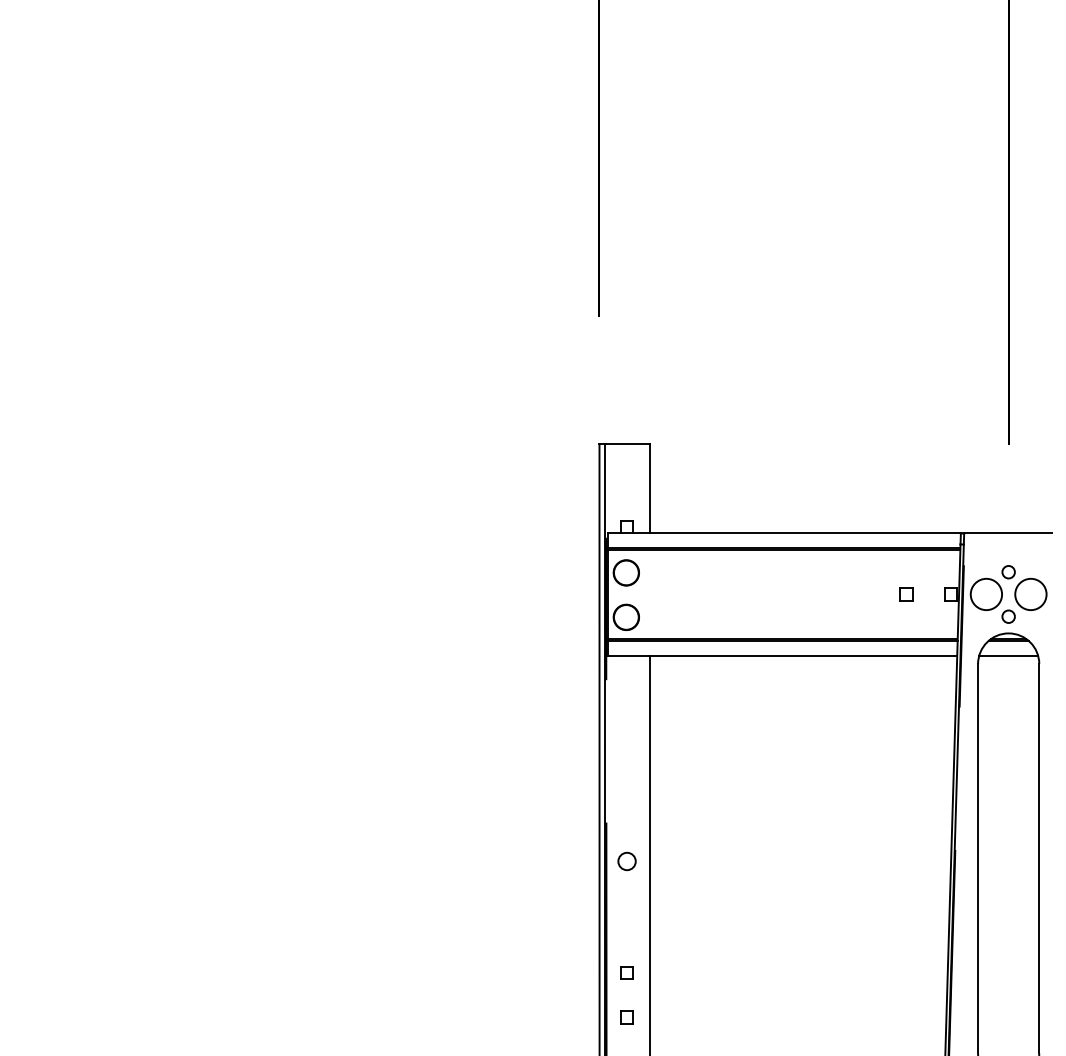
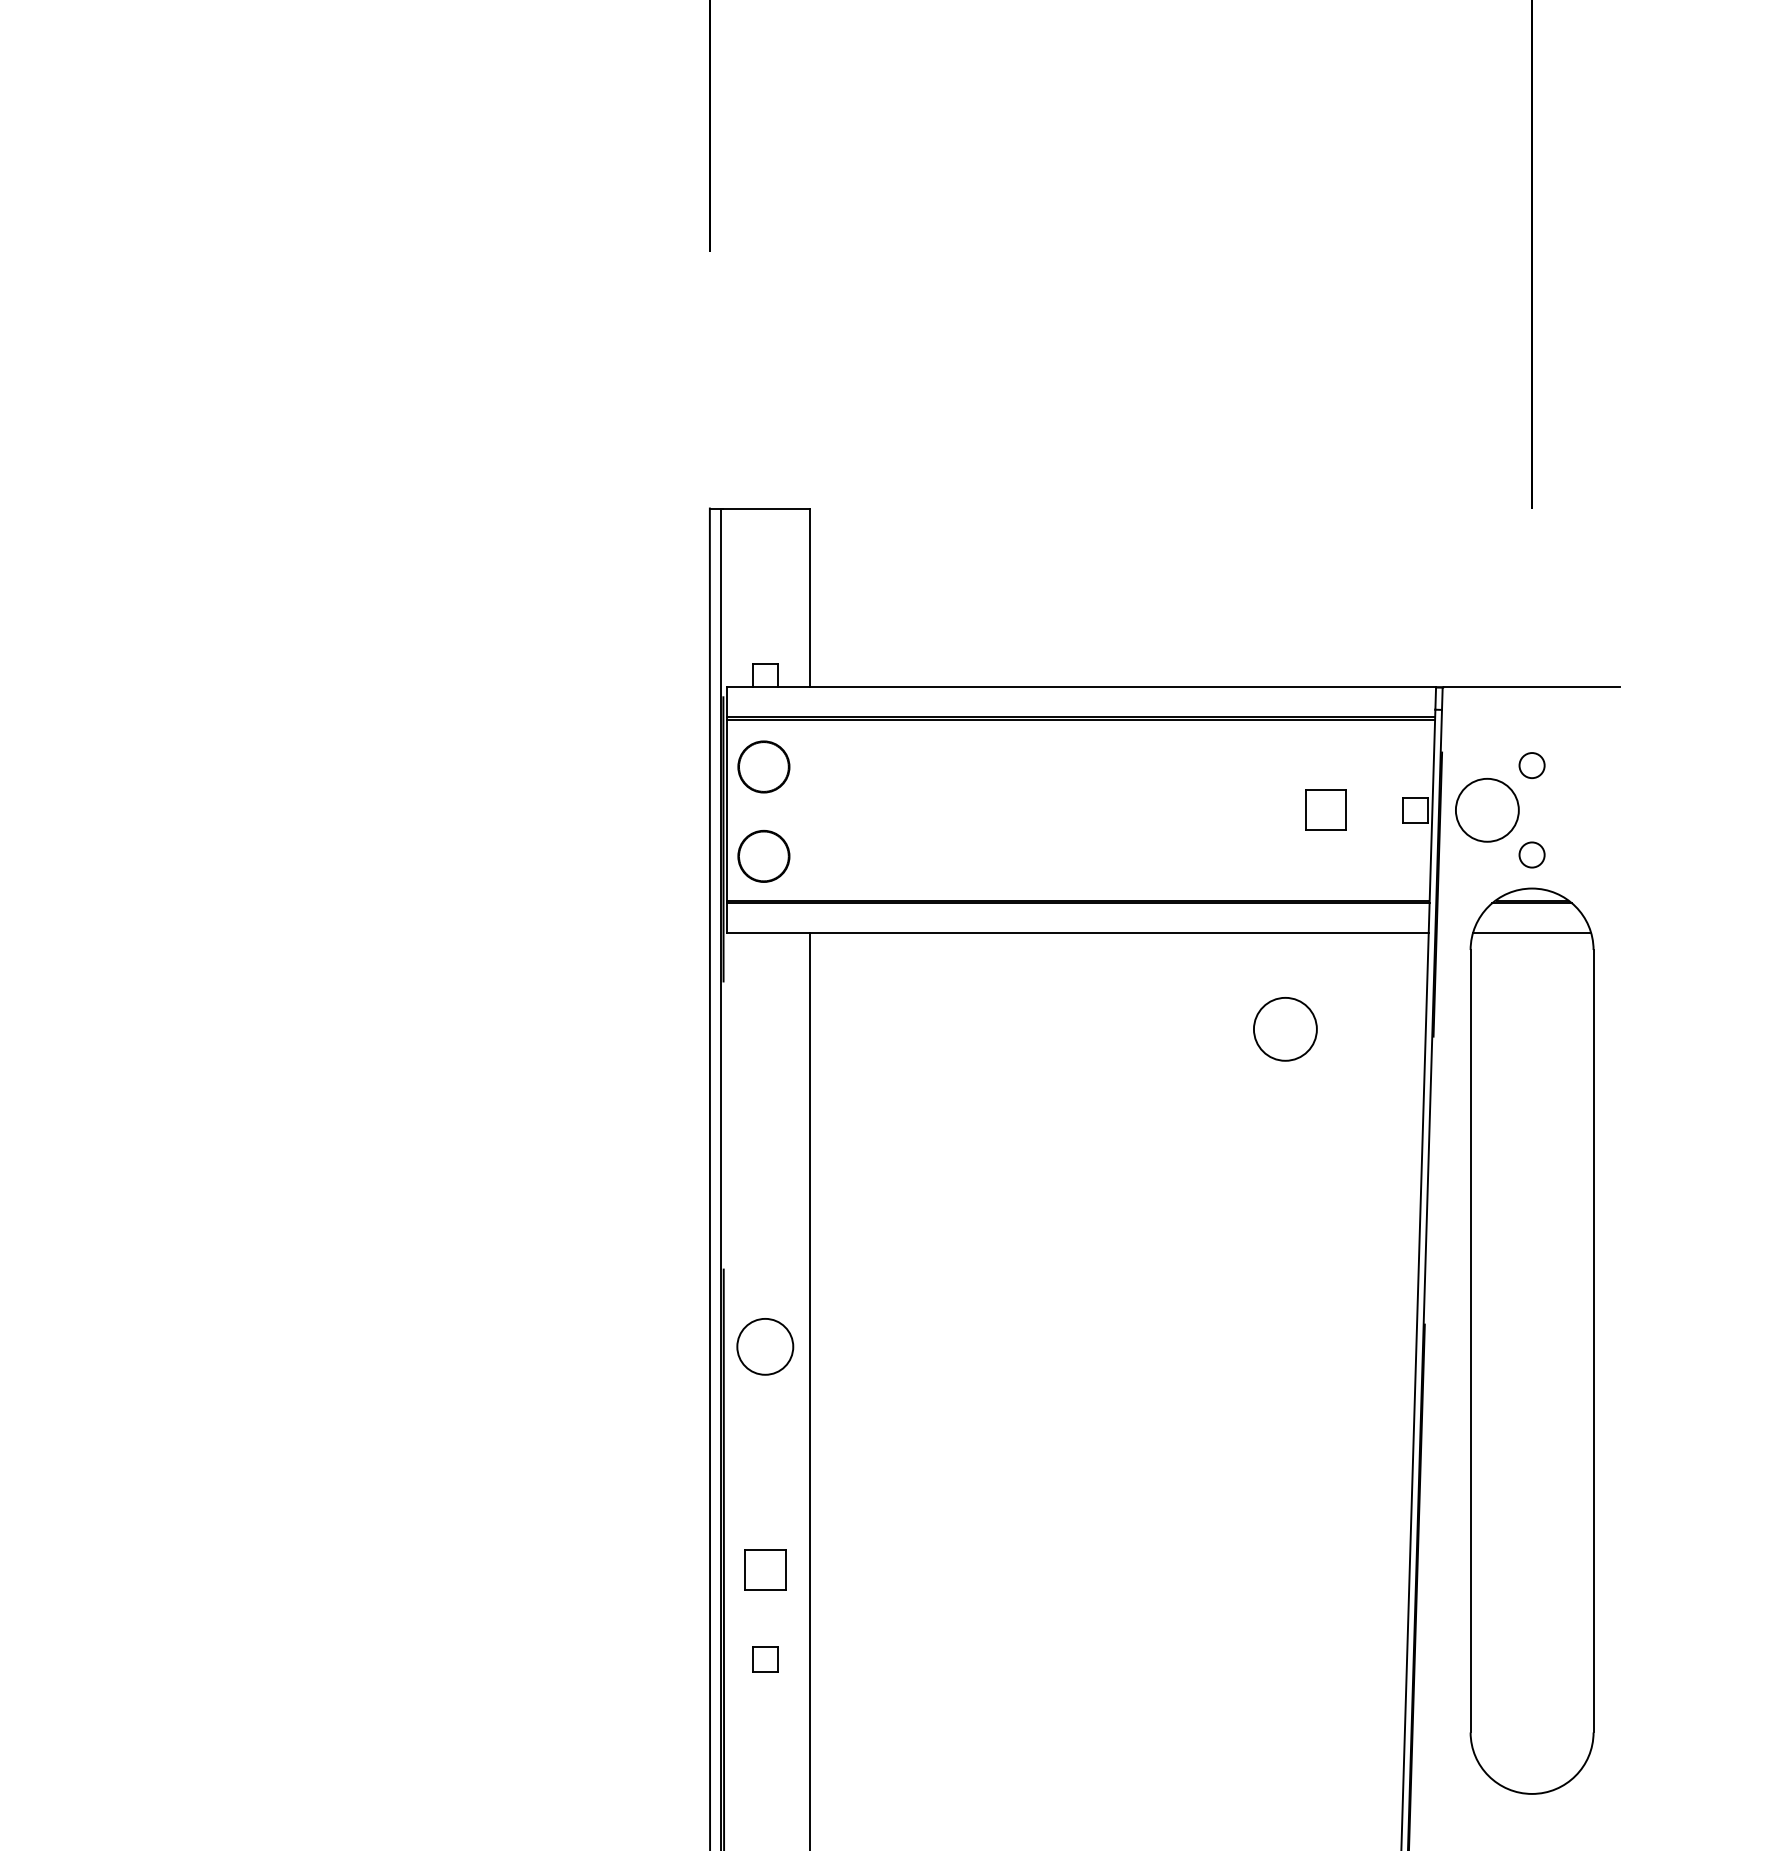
circle: (1030, 593) -> (1284, 1027), moved
part: (906, 594) -> (1326, 810), size x1.6
circle: (626, 861) -> (764, 1346), size x1.6
part: (626, 972) -> (764, 1569), size x1.6

